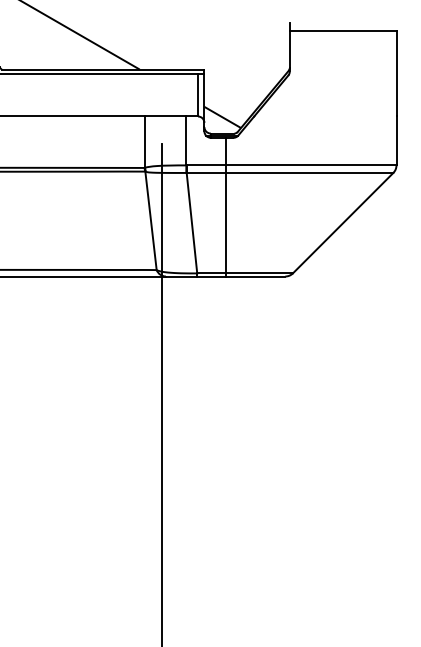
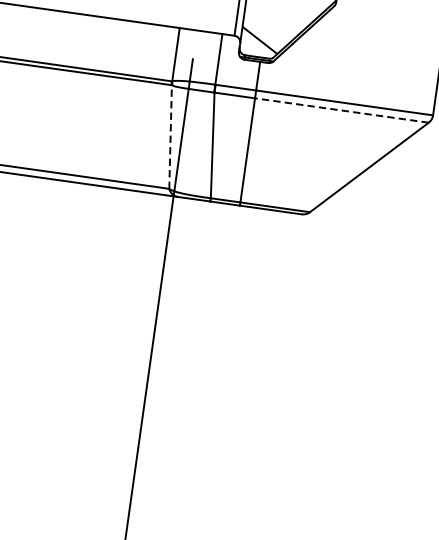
line: (309, 172) -> (341, 110), solid -> dashed
line: (151, 220) -> (171, 136), solid -> dashed

